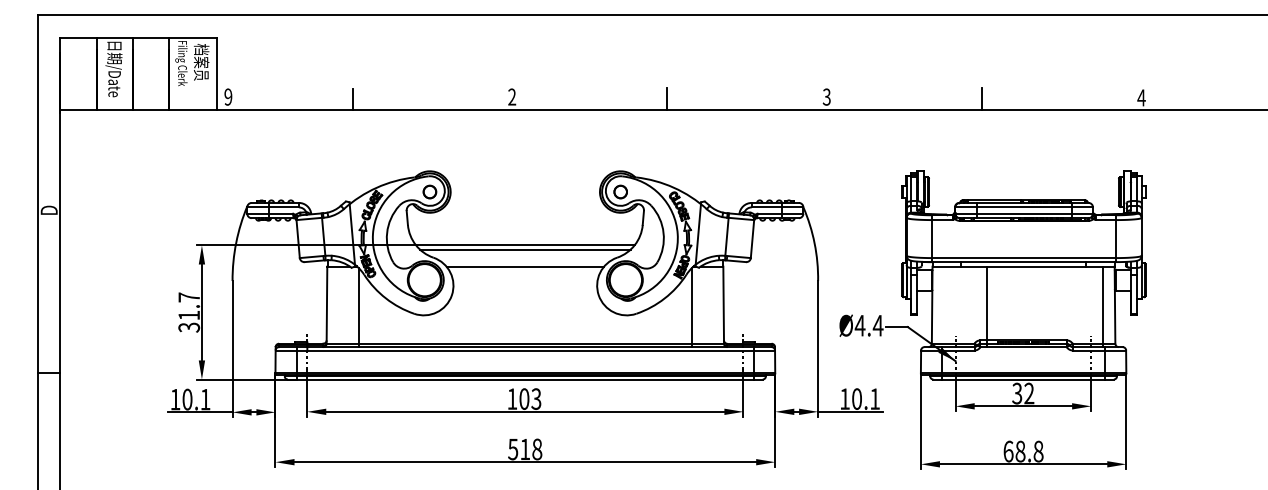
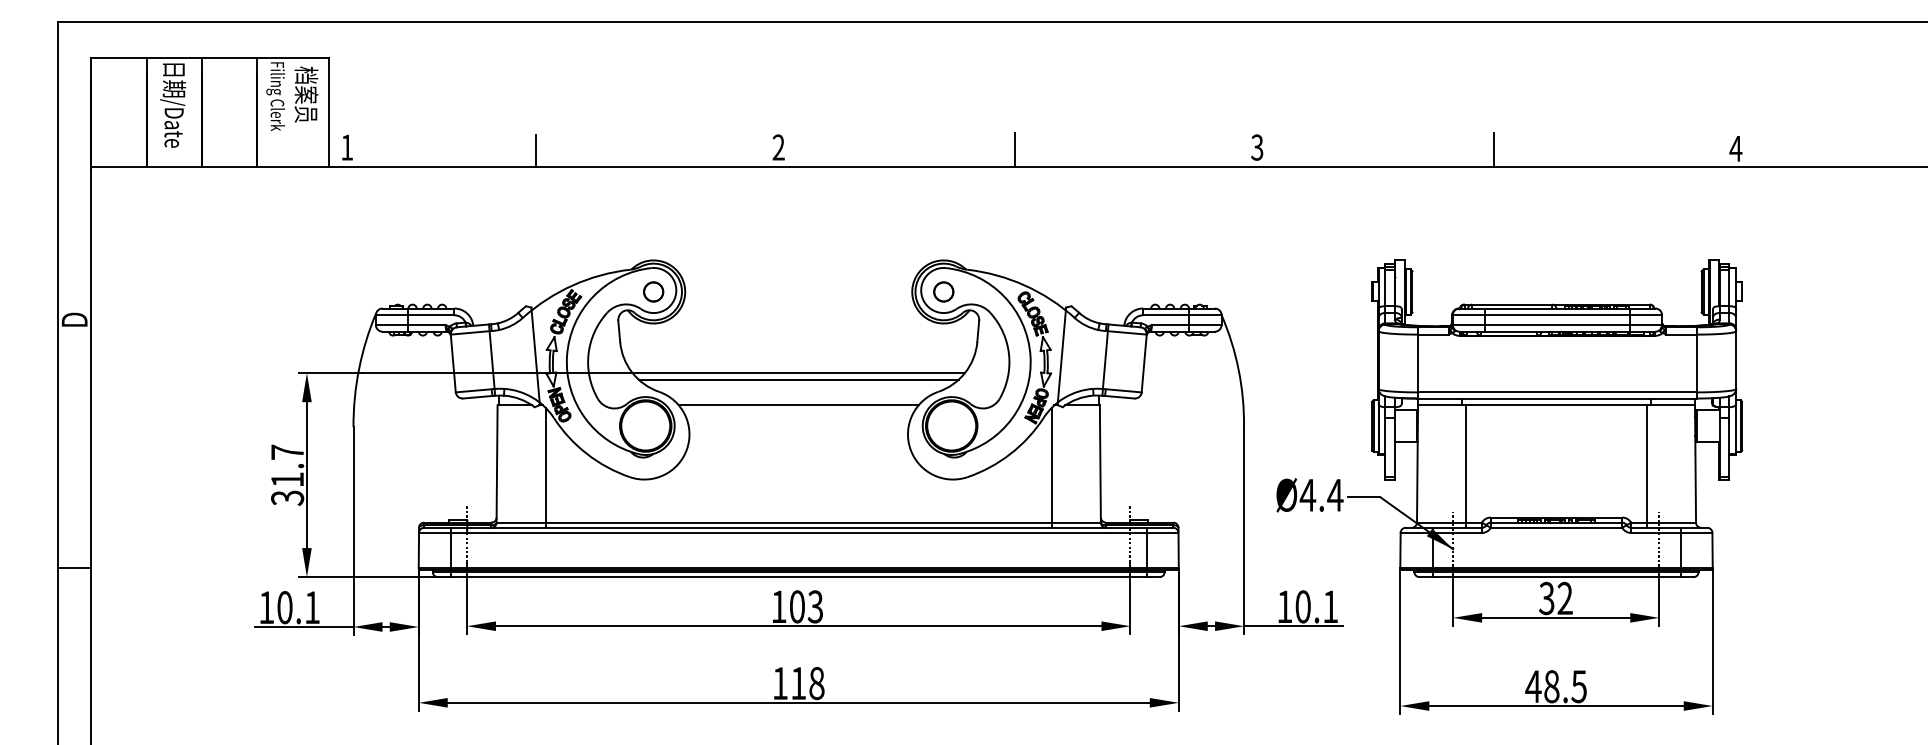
text: (228, 96) -> (347, 146), 9 -> 1
line: (987, 306) -> (1466, 466), moved
line: (1102, 306) -> (1646, 466), moved
text: (513, 449) -> (780, 683), 518 -> 118
text: (1023, 451) -> (1556, 686), 68.8 -> 48.5

